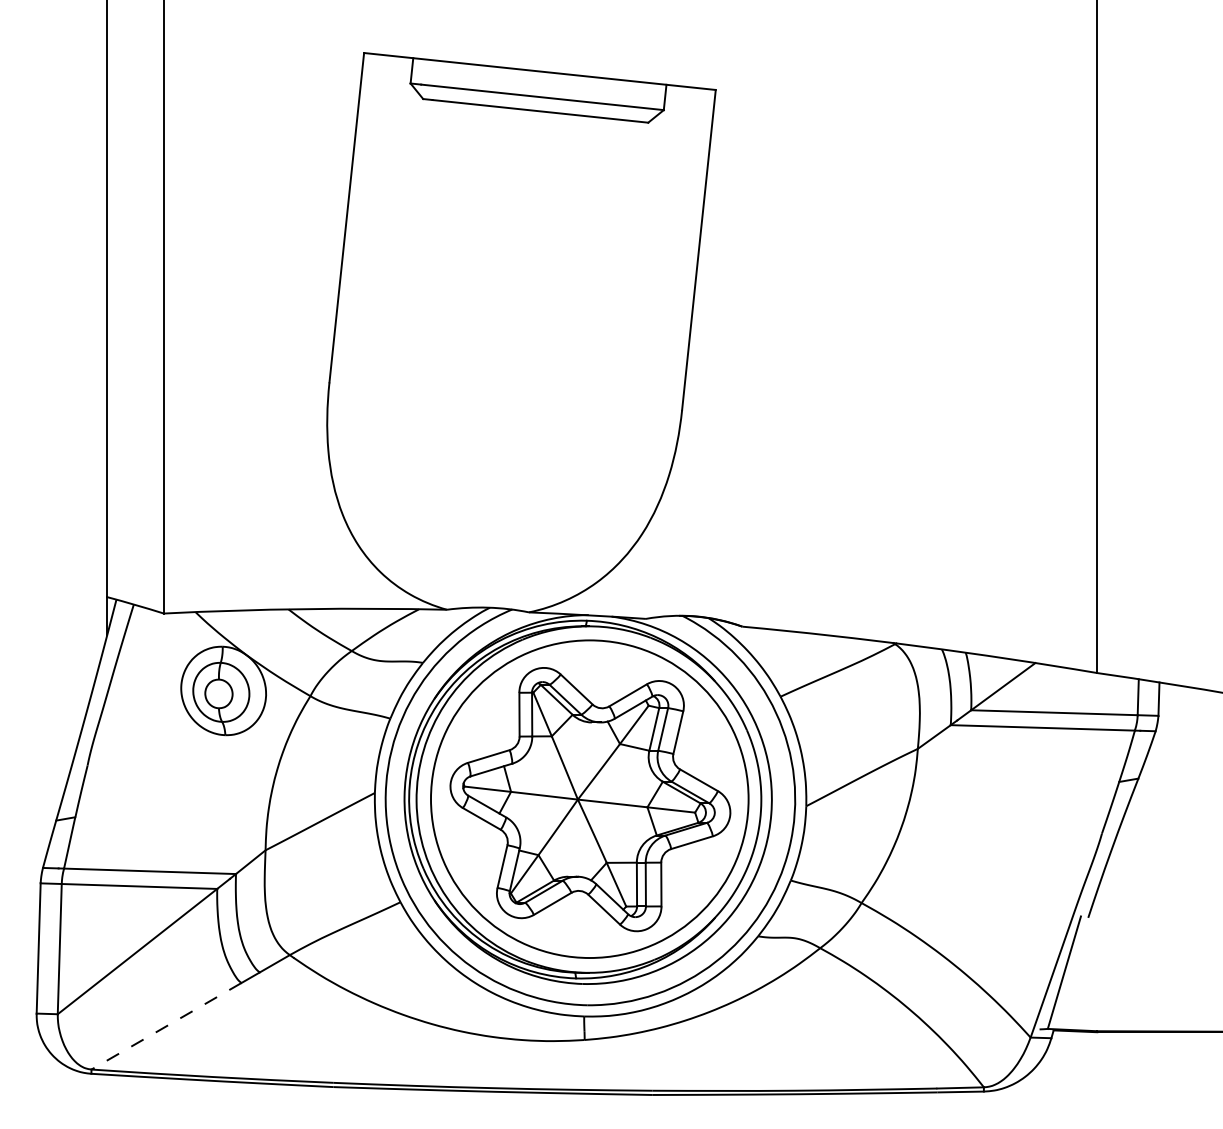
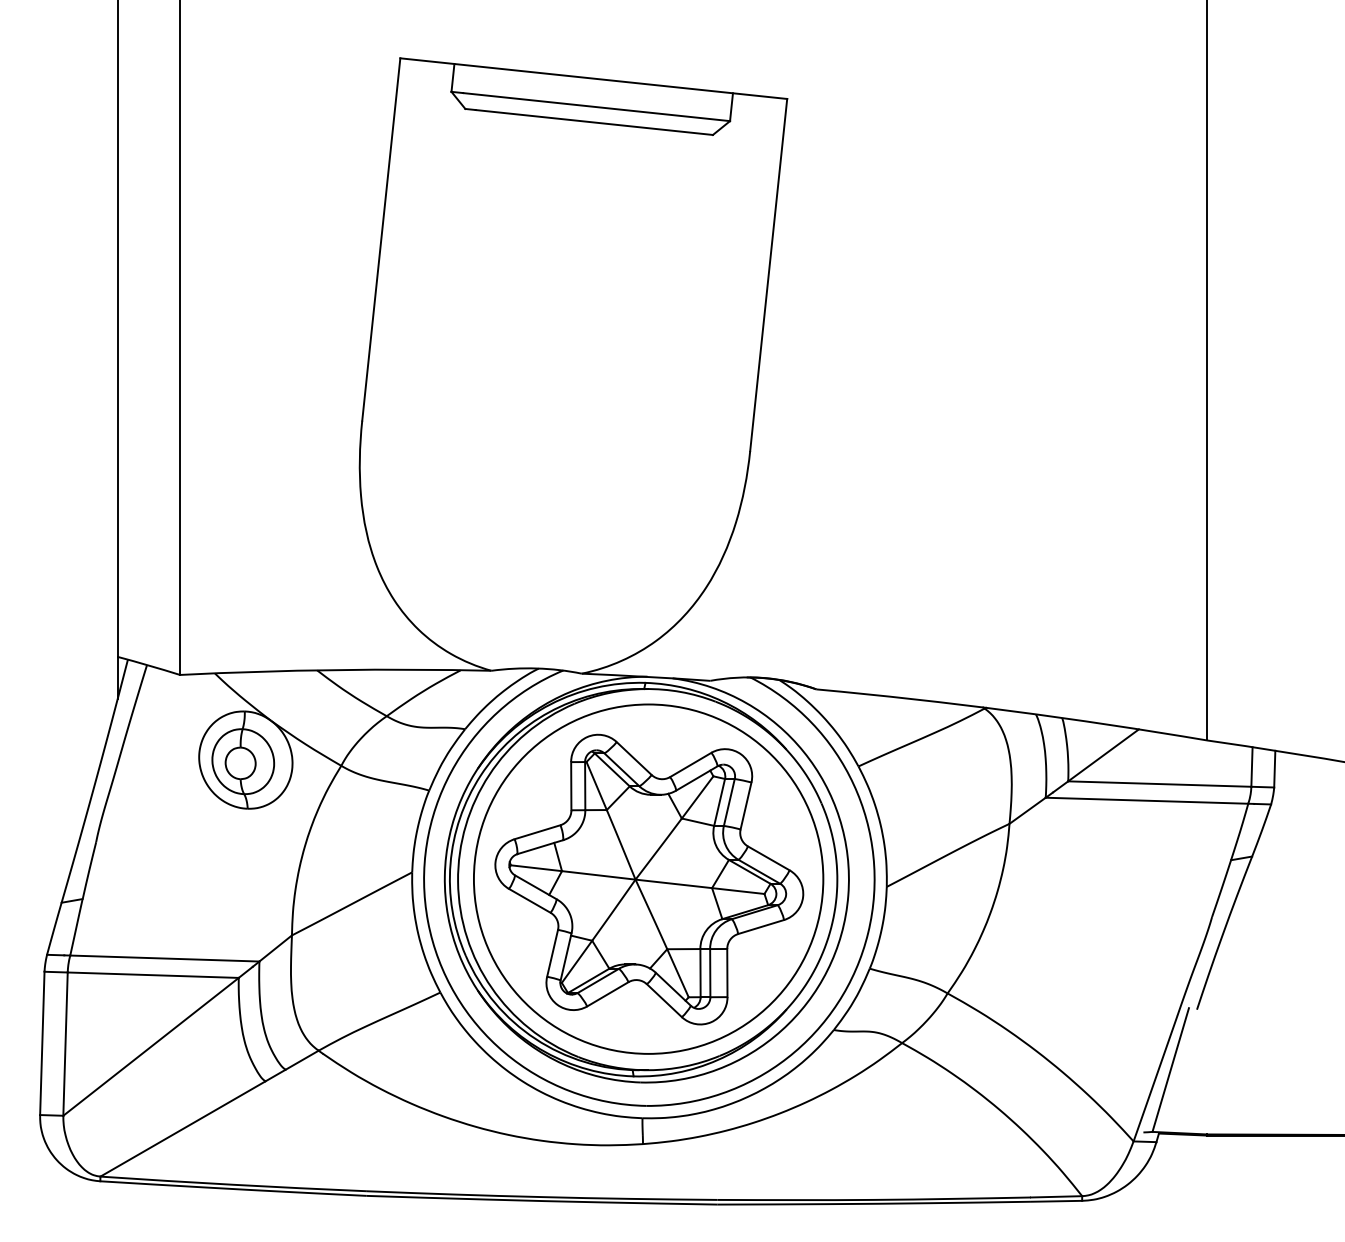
line: (166, 1026) -> (182, 1129), dashed -> solid

